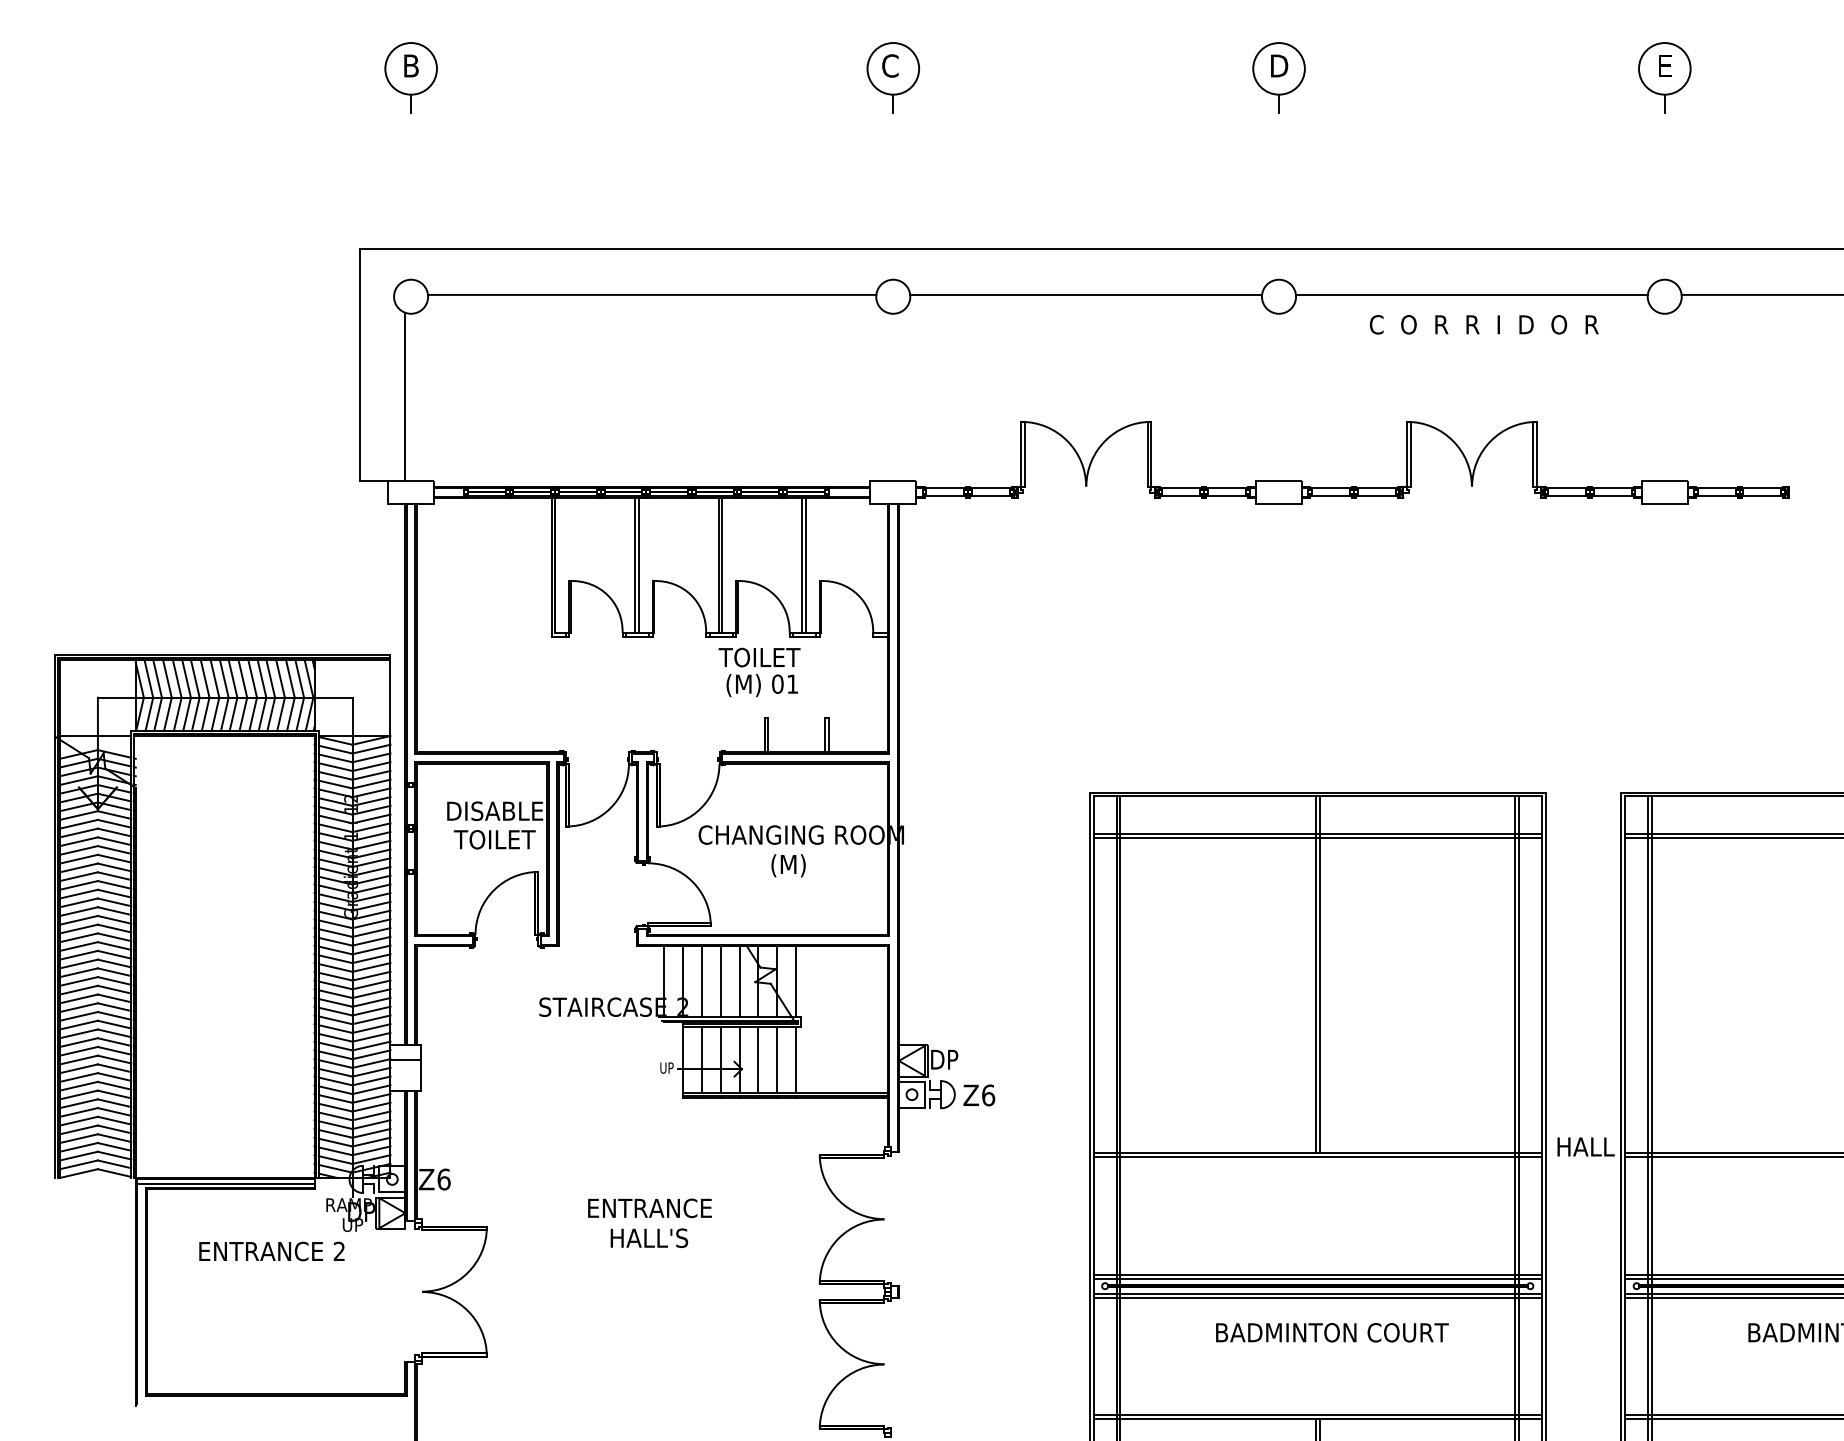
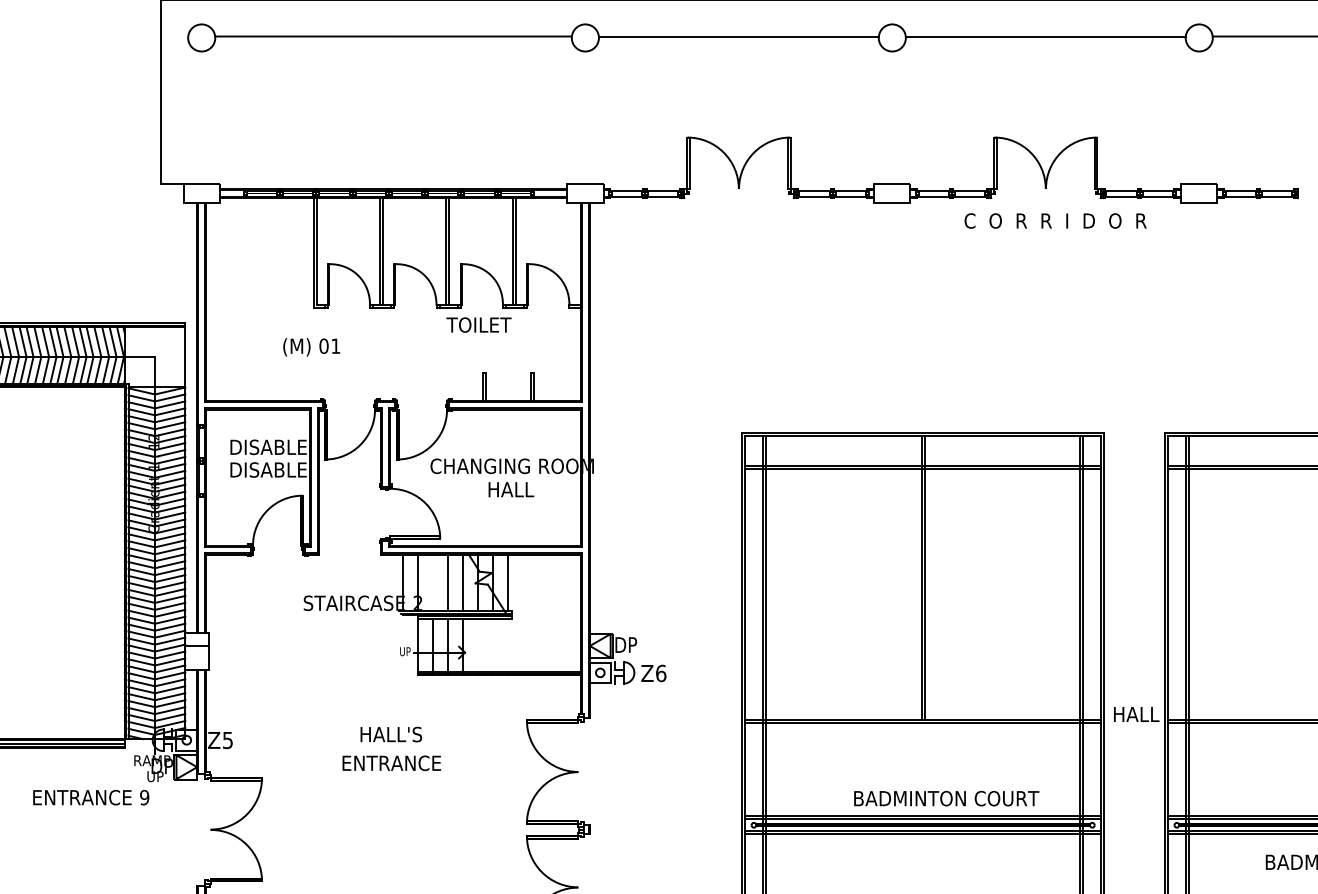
text: (1483, 324) -> (1055, 220), moved
line: (405, 396) -> (197, 117), removed
text: (761, 685) -> (311, 347), moved
text: (495, 839) -> (268, 469), TOILET -> DISABLE
text: (799, 865) -> (510, 490), (M) -> HALL
line: (701, 981) -> (432, 582), removed
line: (758, 1059) -> (478, 644), removed
line: (777, 1059) -> (493, 644), removed
line: (796, 1059) -> (508, 644), removed
text: (443, 1179) -> (227, 740), Z6 -> Z5
text: (649, 1237) -> (391, 734), moved
text: (339, 1251) -> (144, 797), 2 -> 9
text: (1332, 1332) -> (946, 798), moved

